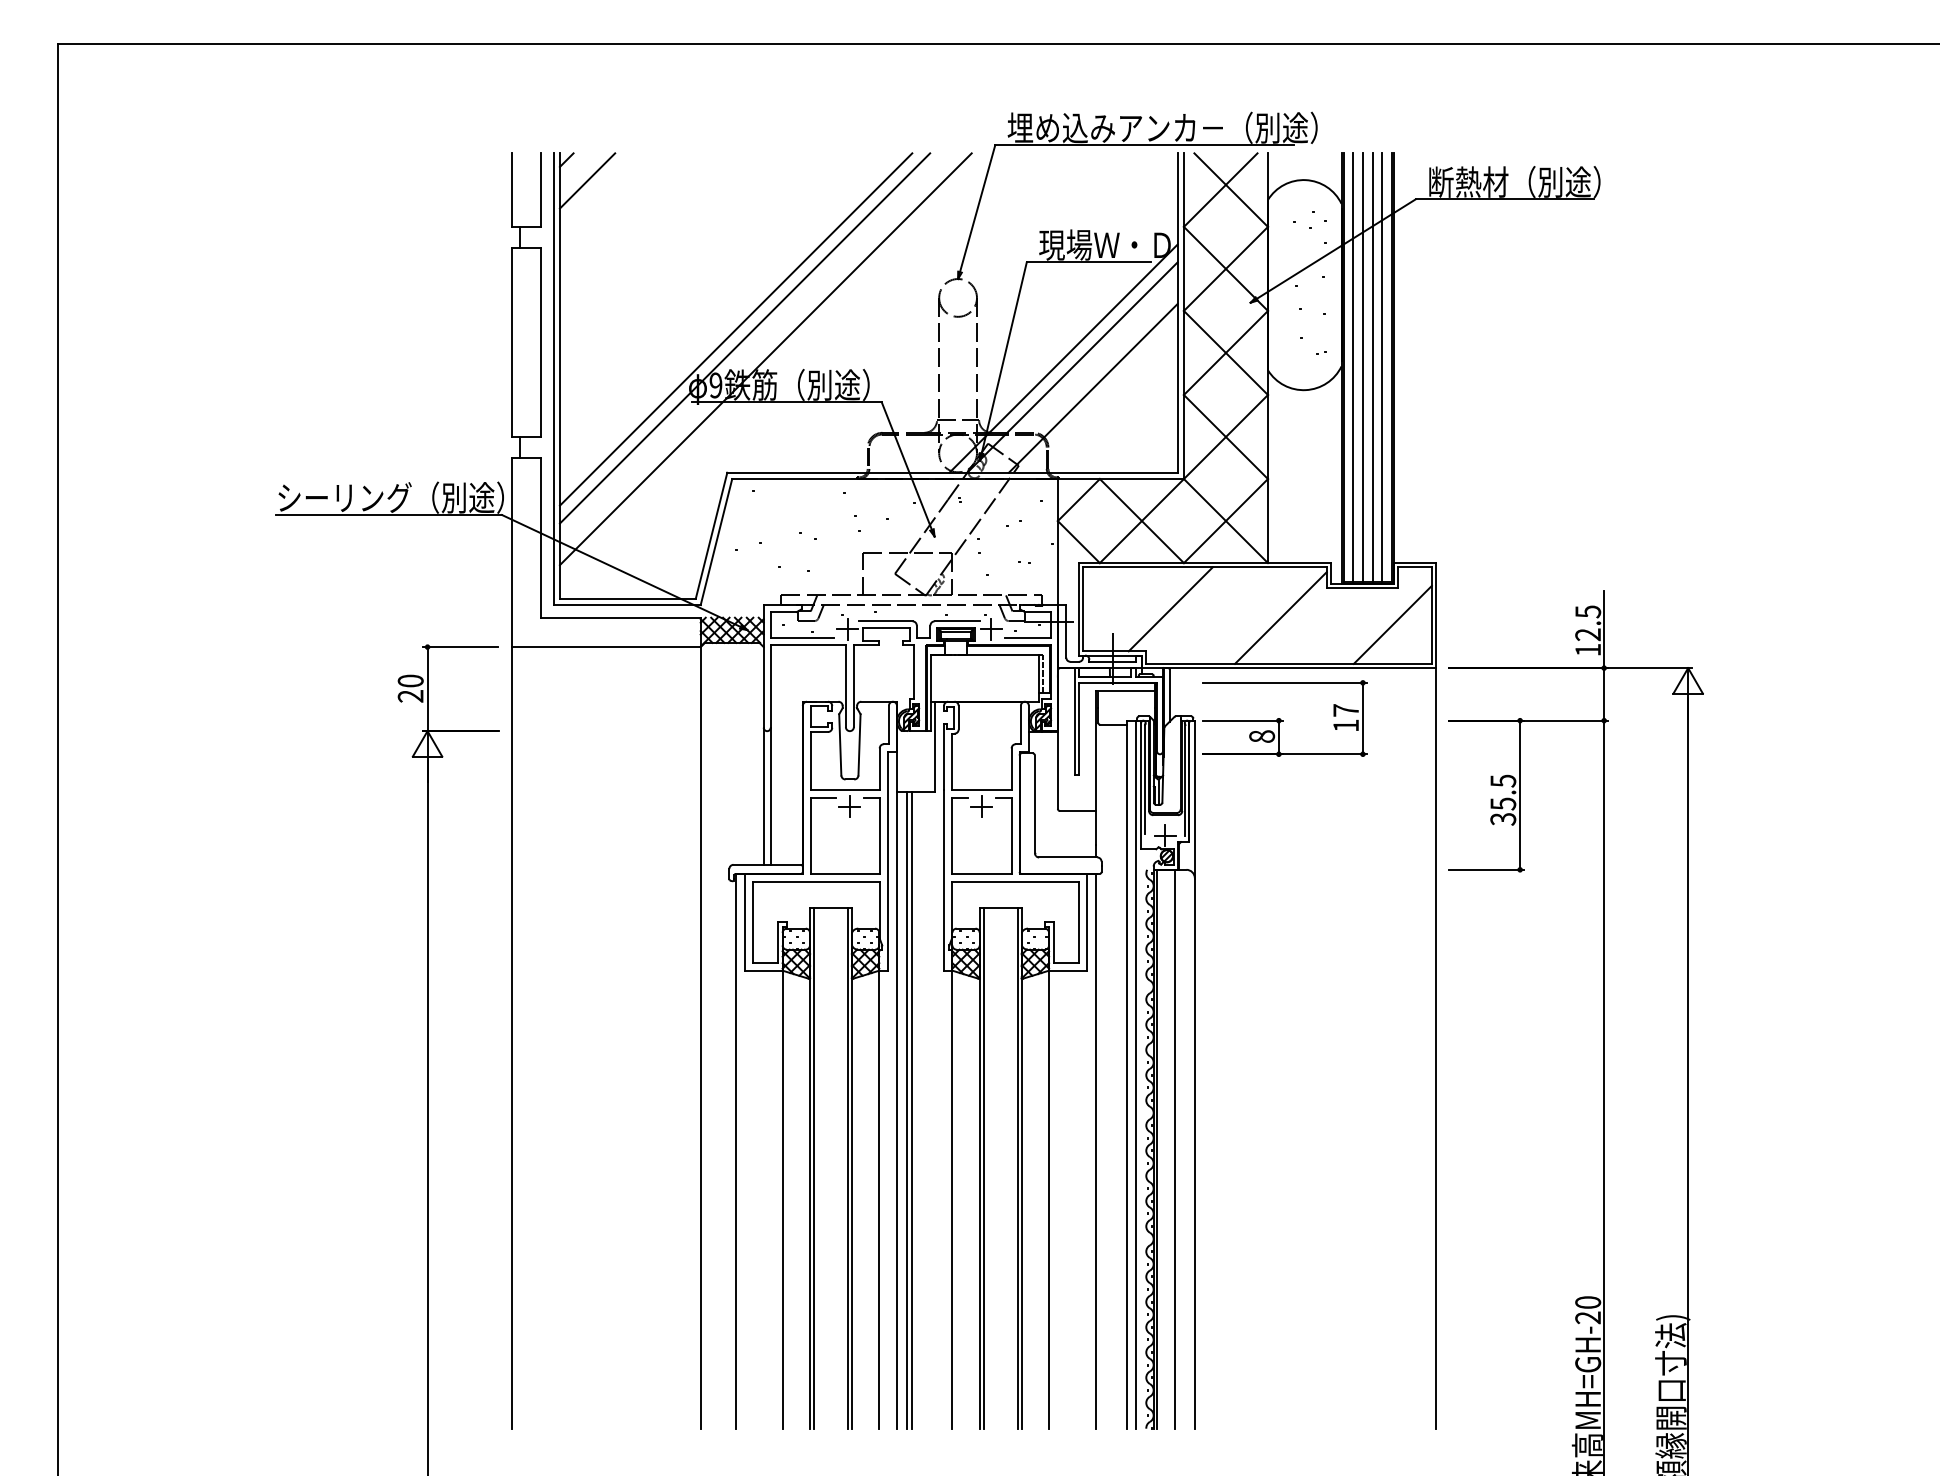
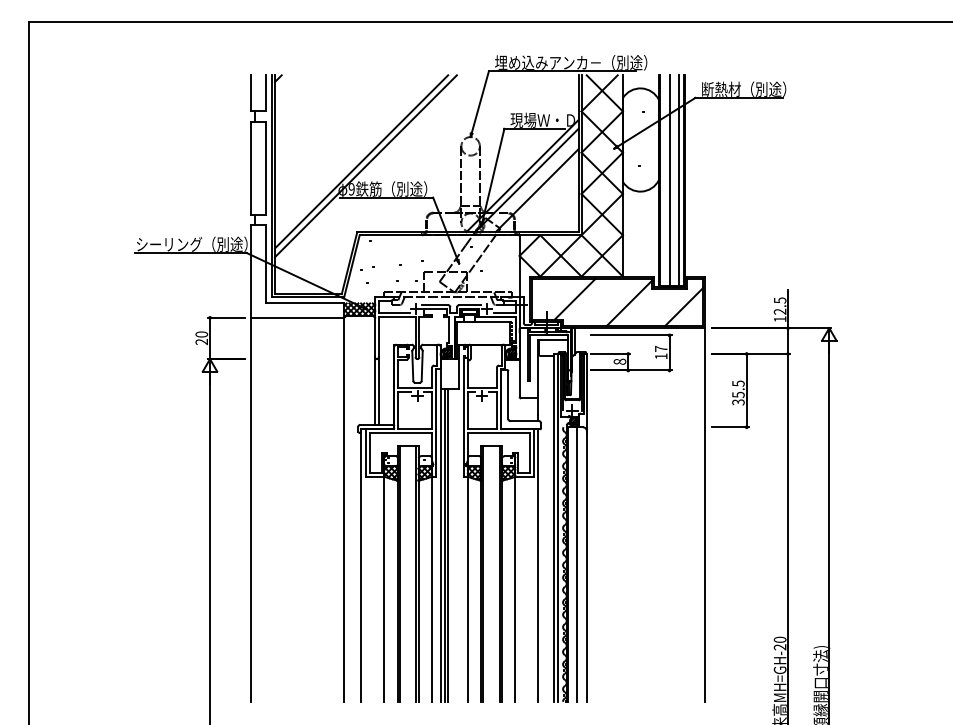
line: (587, 180) -> (288, 88), removed
line: (766, 359) -> (376, 176), removed
line: (1352, 367) -> (664, 180), removed
line: (1373, 367) -> (674, 180), removed

